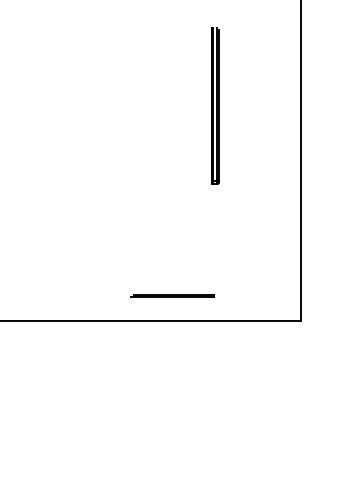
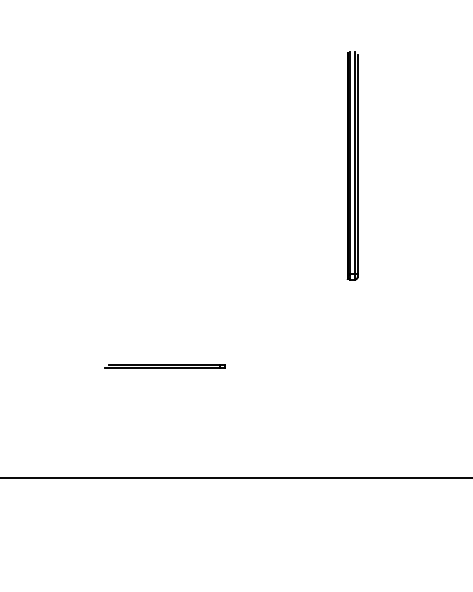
line: (172, 295) -> (165, 365), moved

